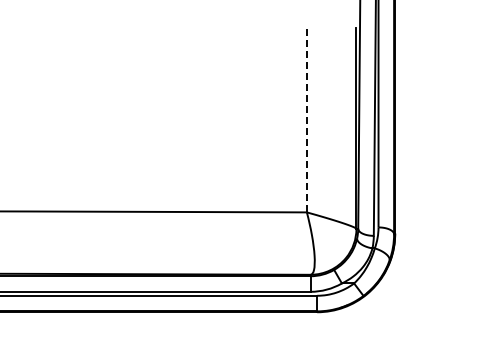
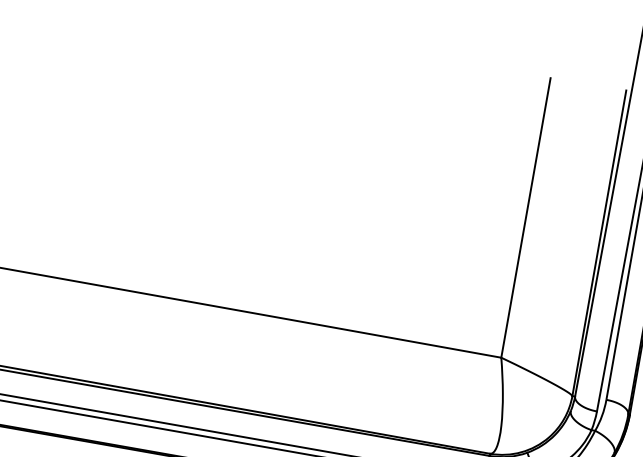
line: (306, 120) -> (525, 217), dashed -> solid

